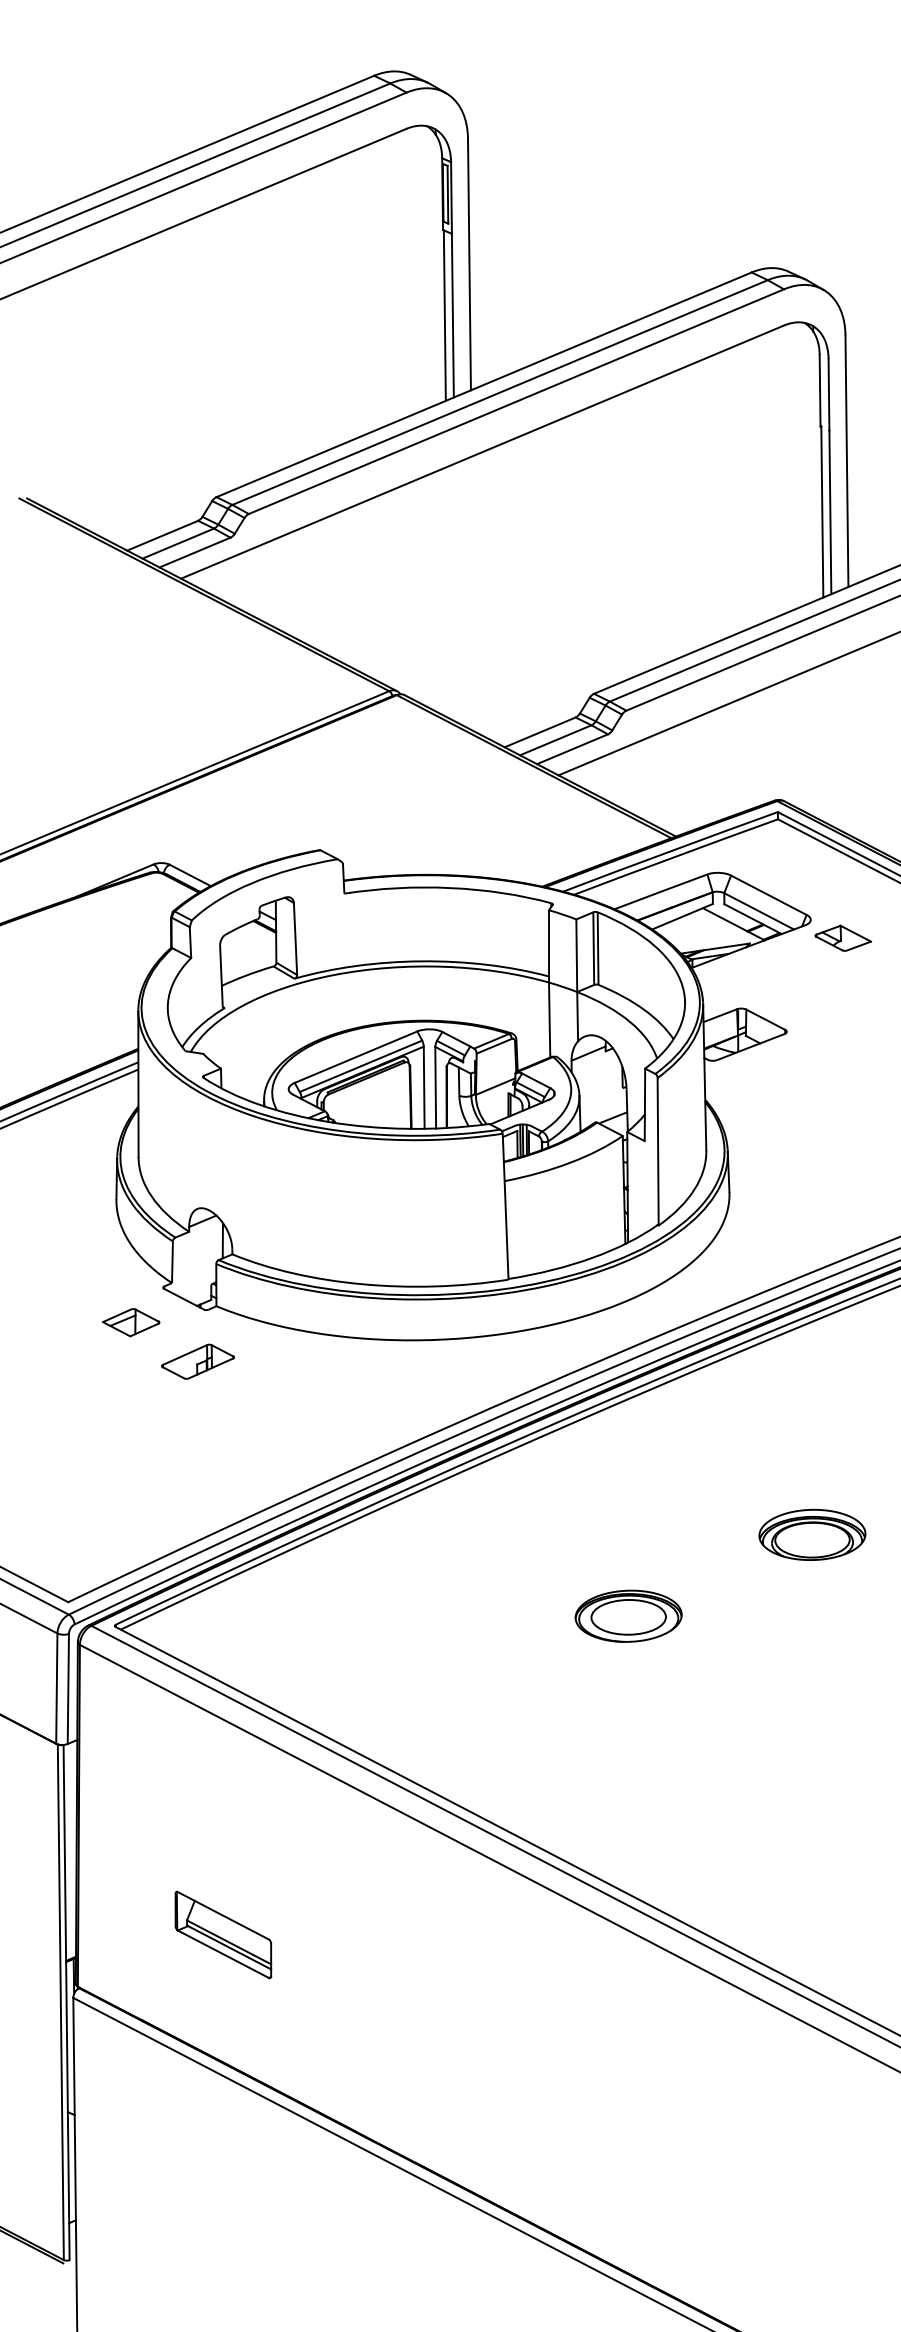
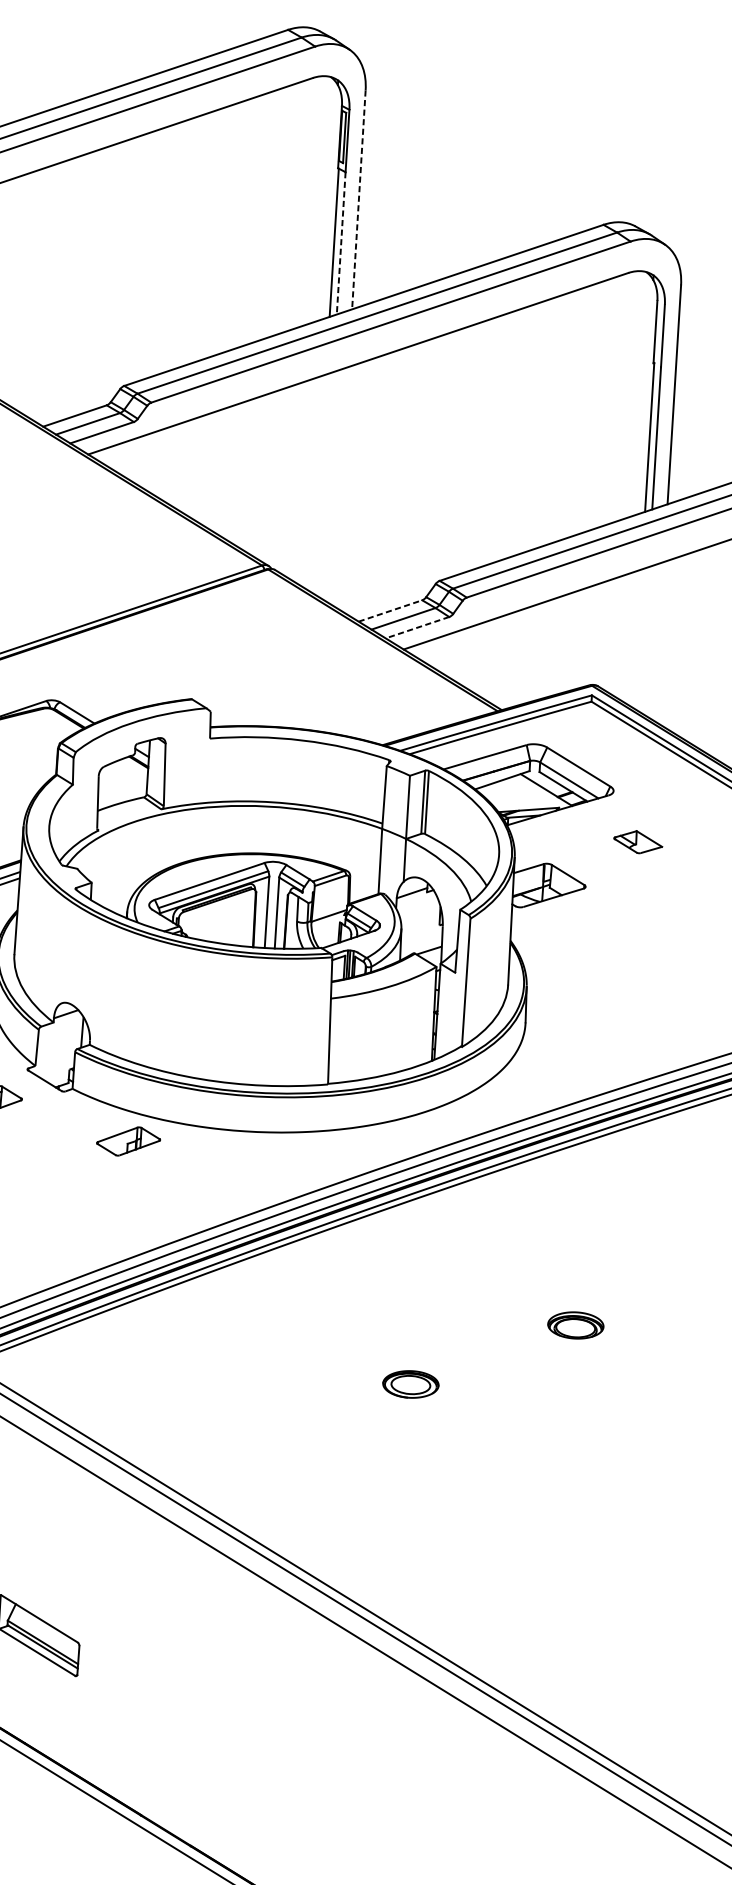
line: (469, 264) -> (358, 199), solid -> dashed
line: (452, 315) -> (340, 243), solid -> dashed
line: (540, 732) -> (390, 611), solid -> dashed
line: (572, 749) -> (417, 627), solid -> dashed
part: (843, 937) -> (638, 841), moved
part: (197, 1361) -> (128, 1141), moved
part: (812, 1534) -> (575, 1325), size x0.6
part: (628, 1615) -> (410, 1383), size x0.6

